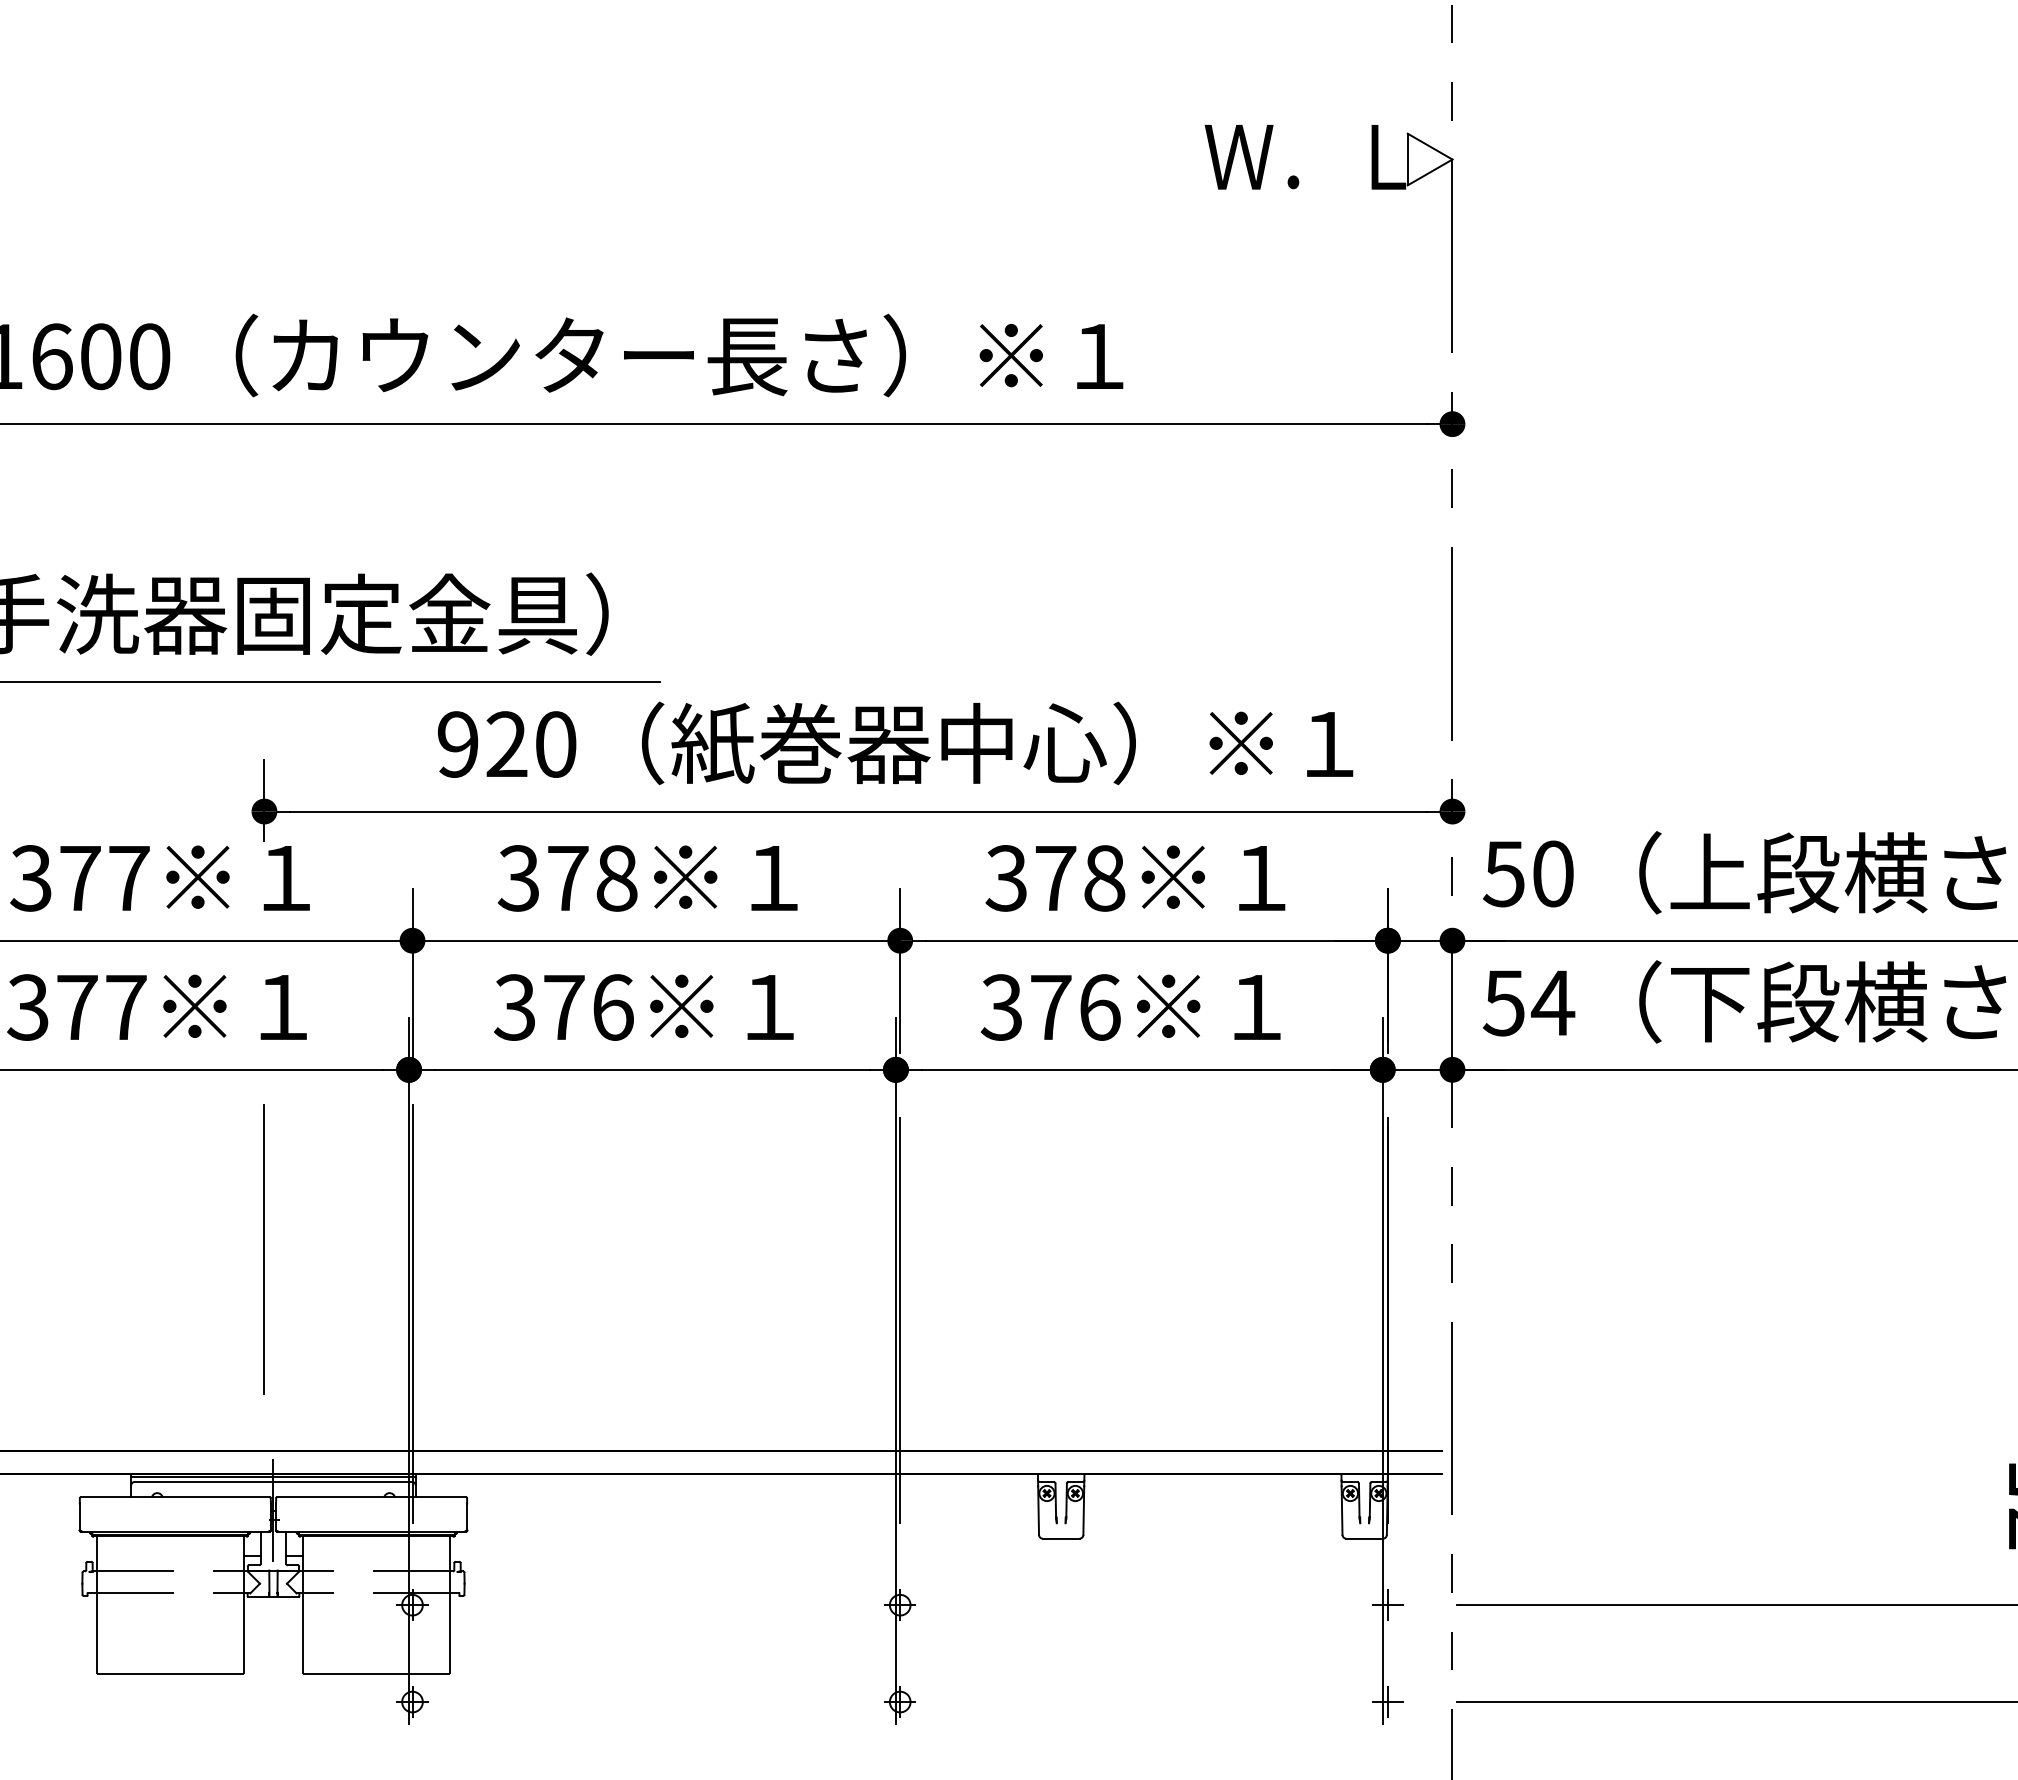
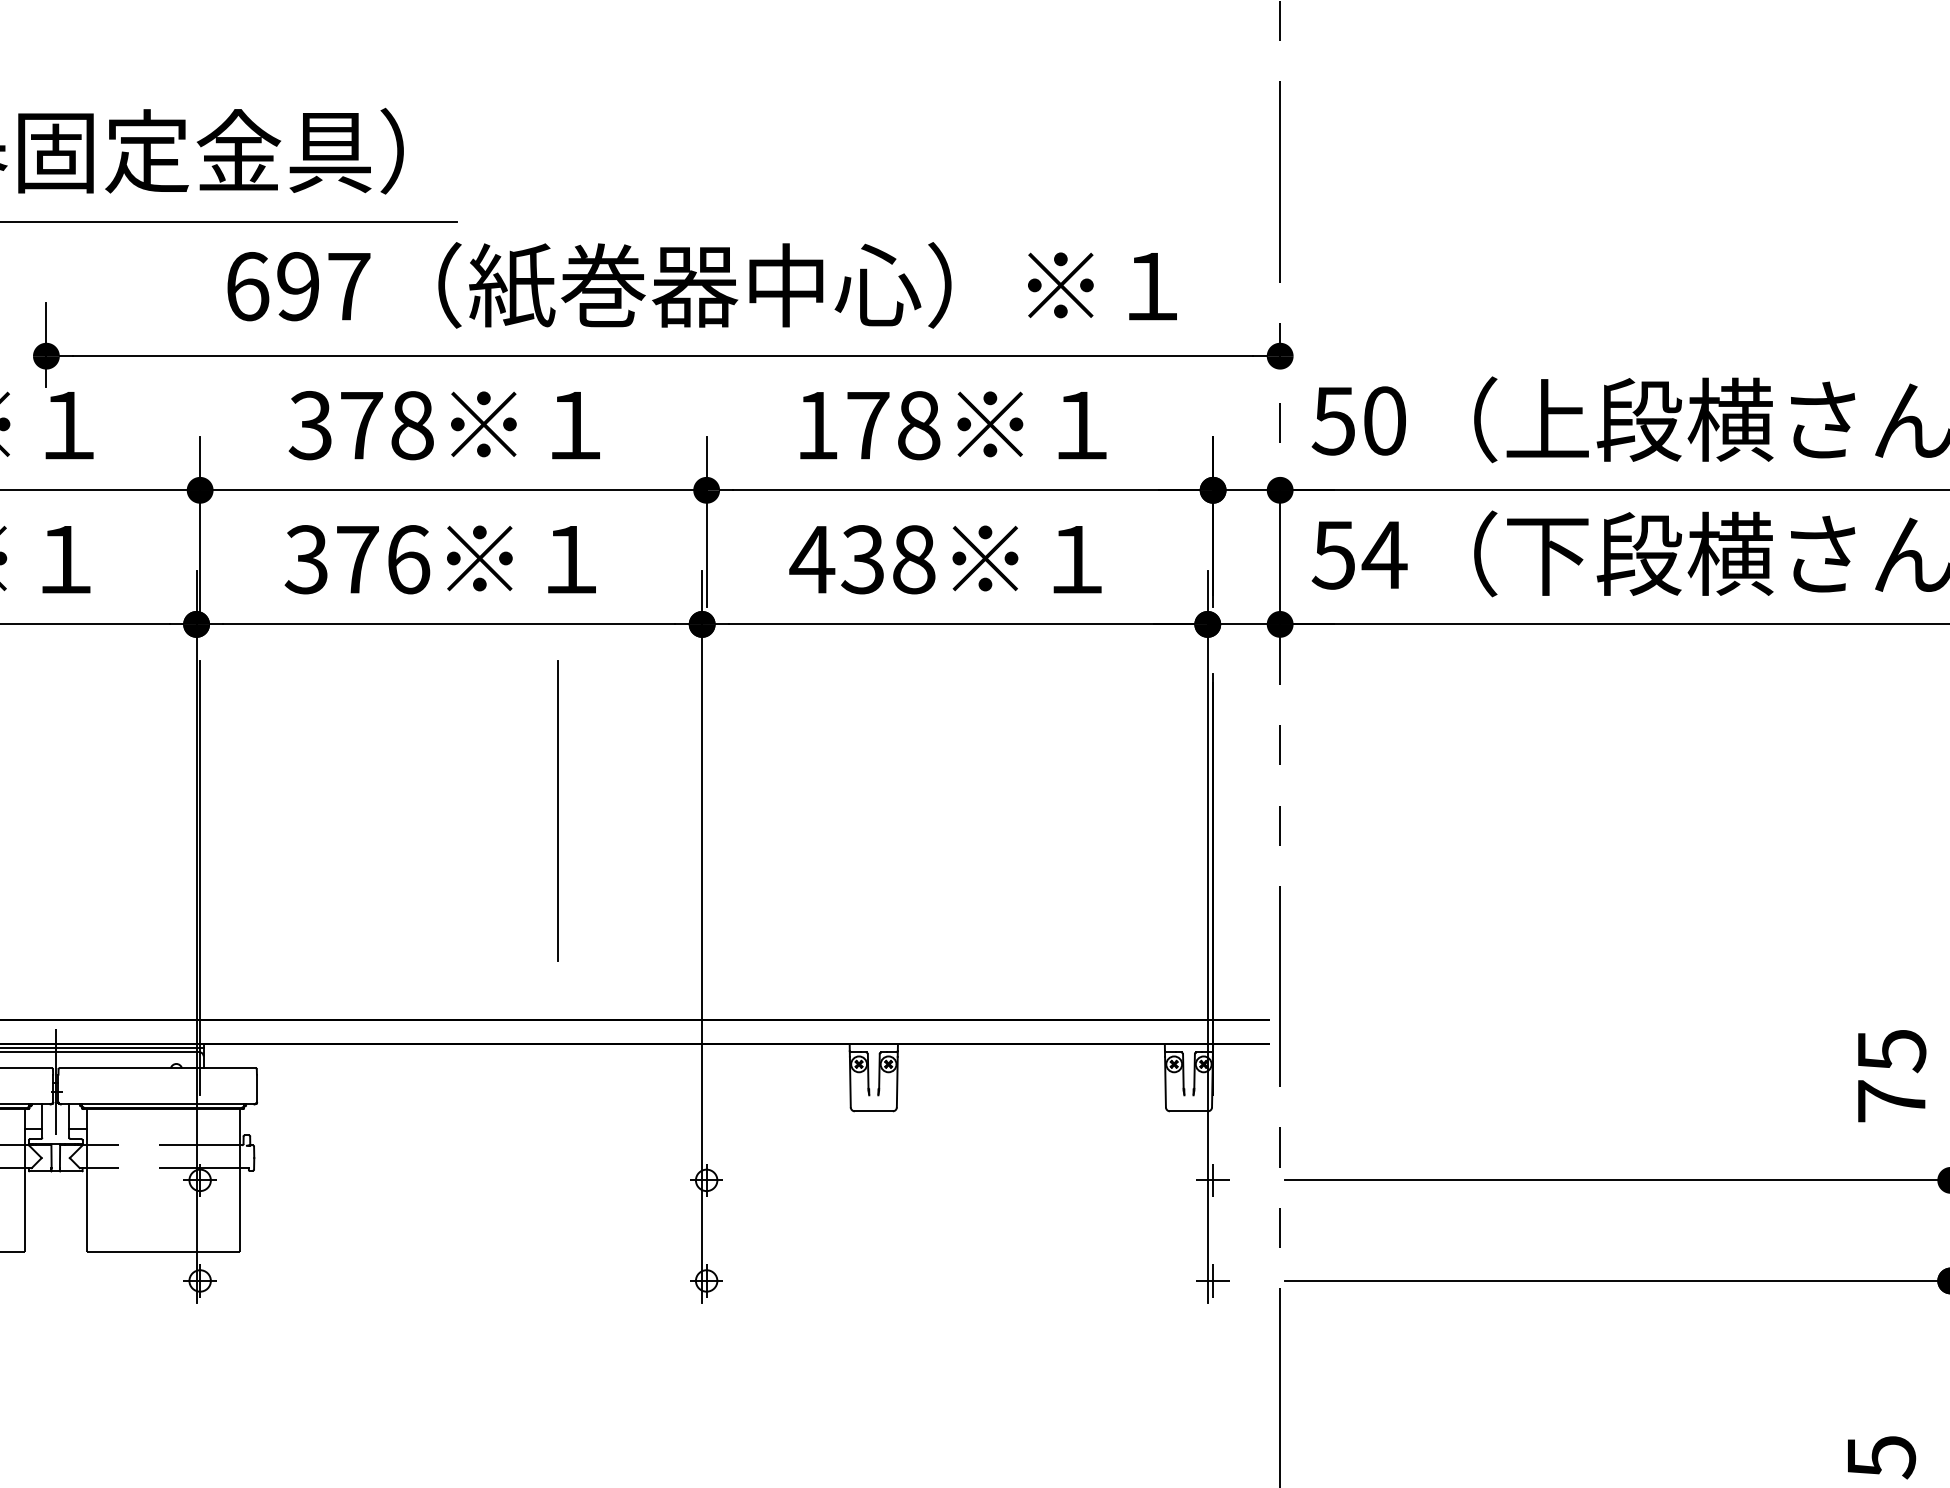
text: (506, 744) -> (297, 286), 920 -> 697
text: (1005, 878) -> (815, 425), 378 -> 178
text: (1049, 1007) -> (861, 559), 376 -> 438
line: (263, 1249) -> (557, 810), moved
line: (900, 1320) -> (706, 884), removed

